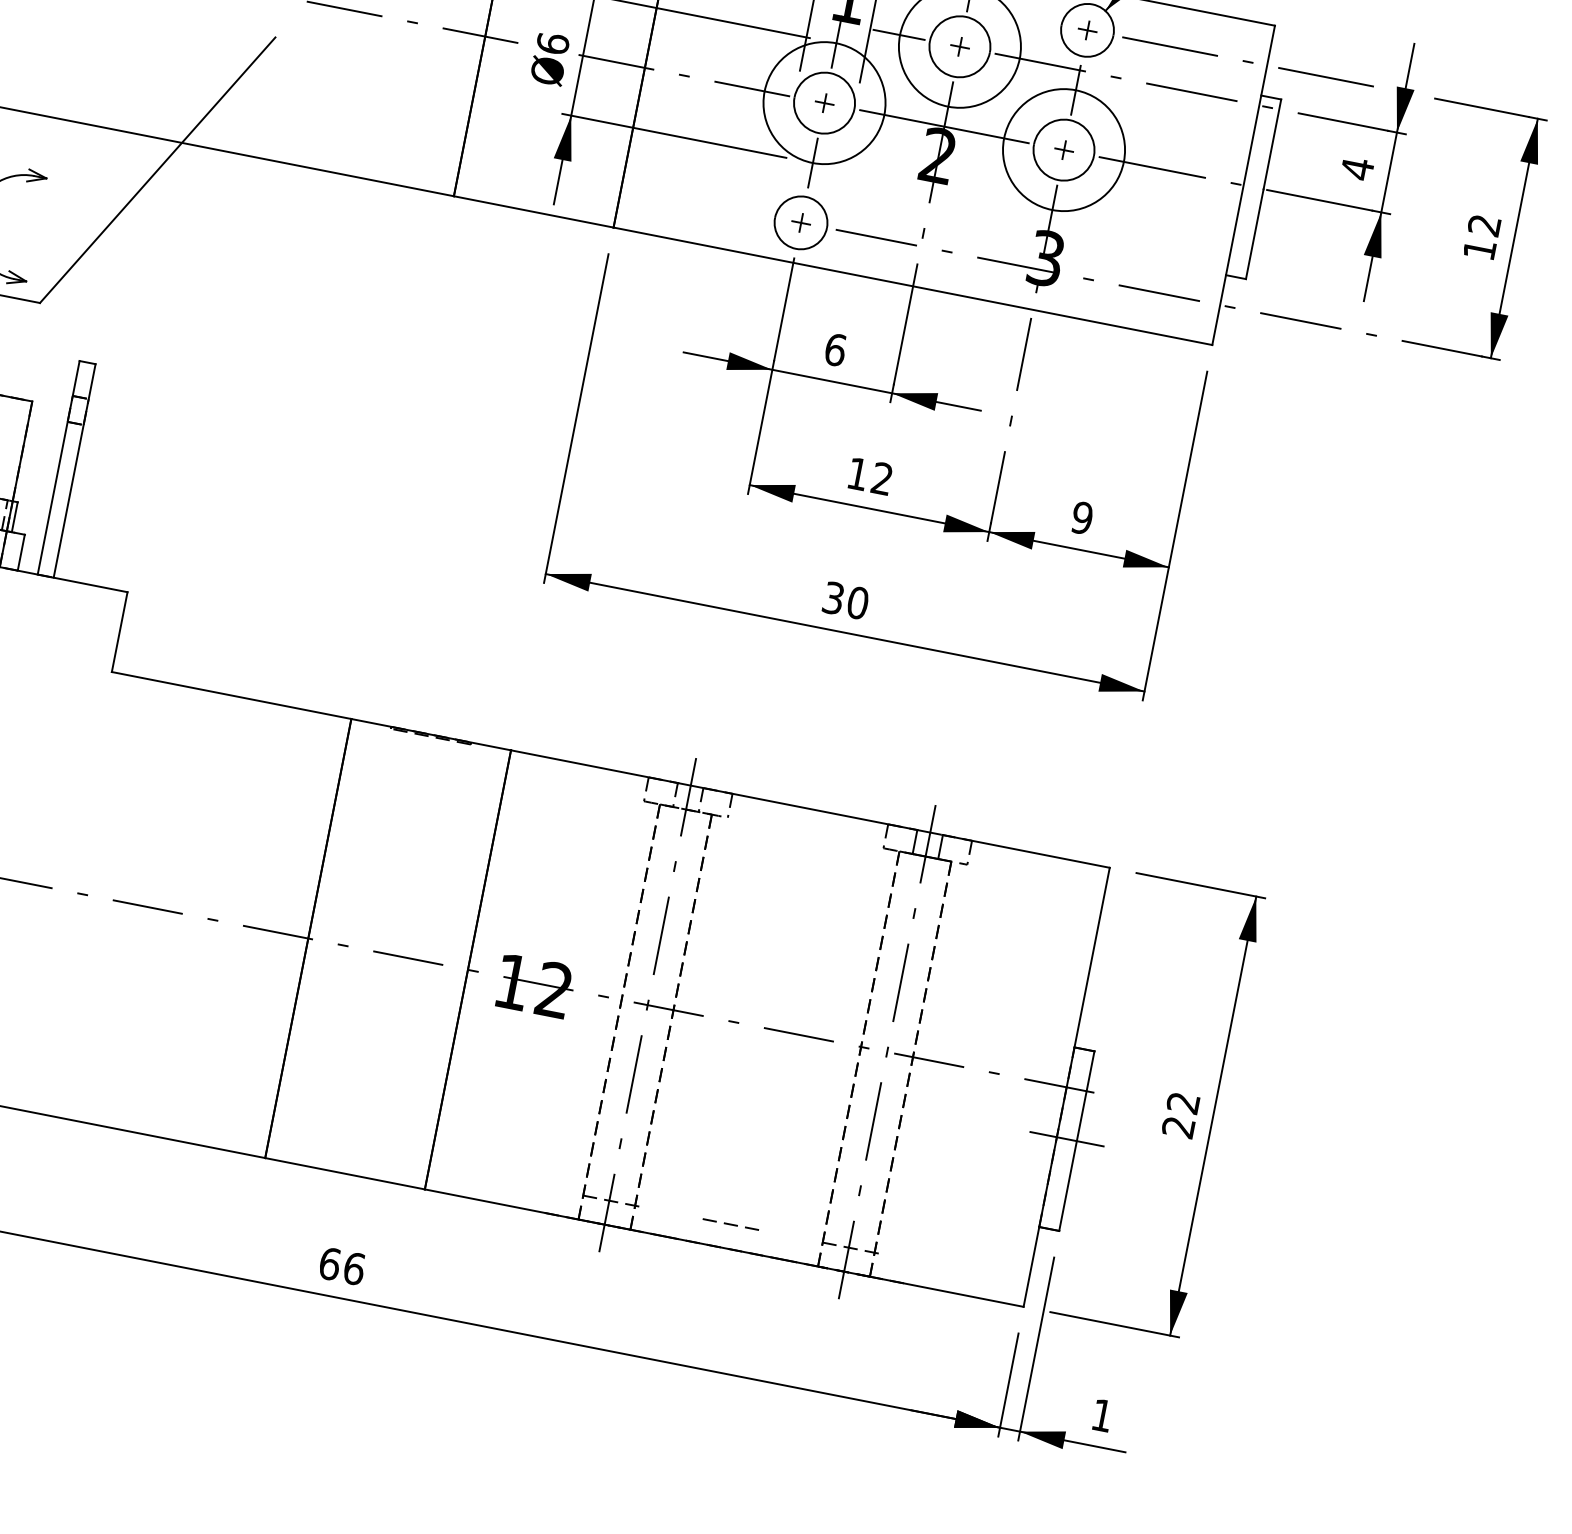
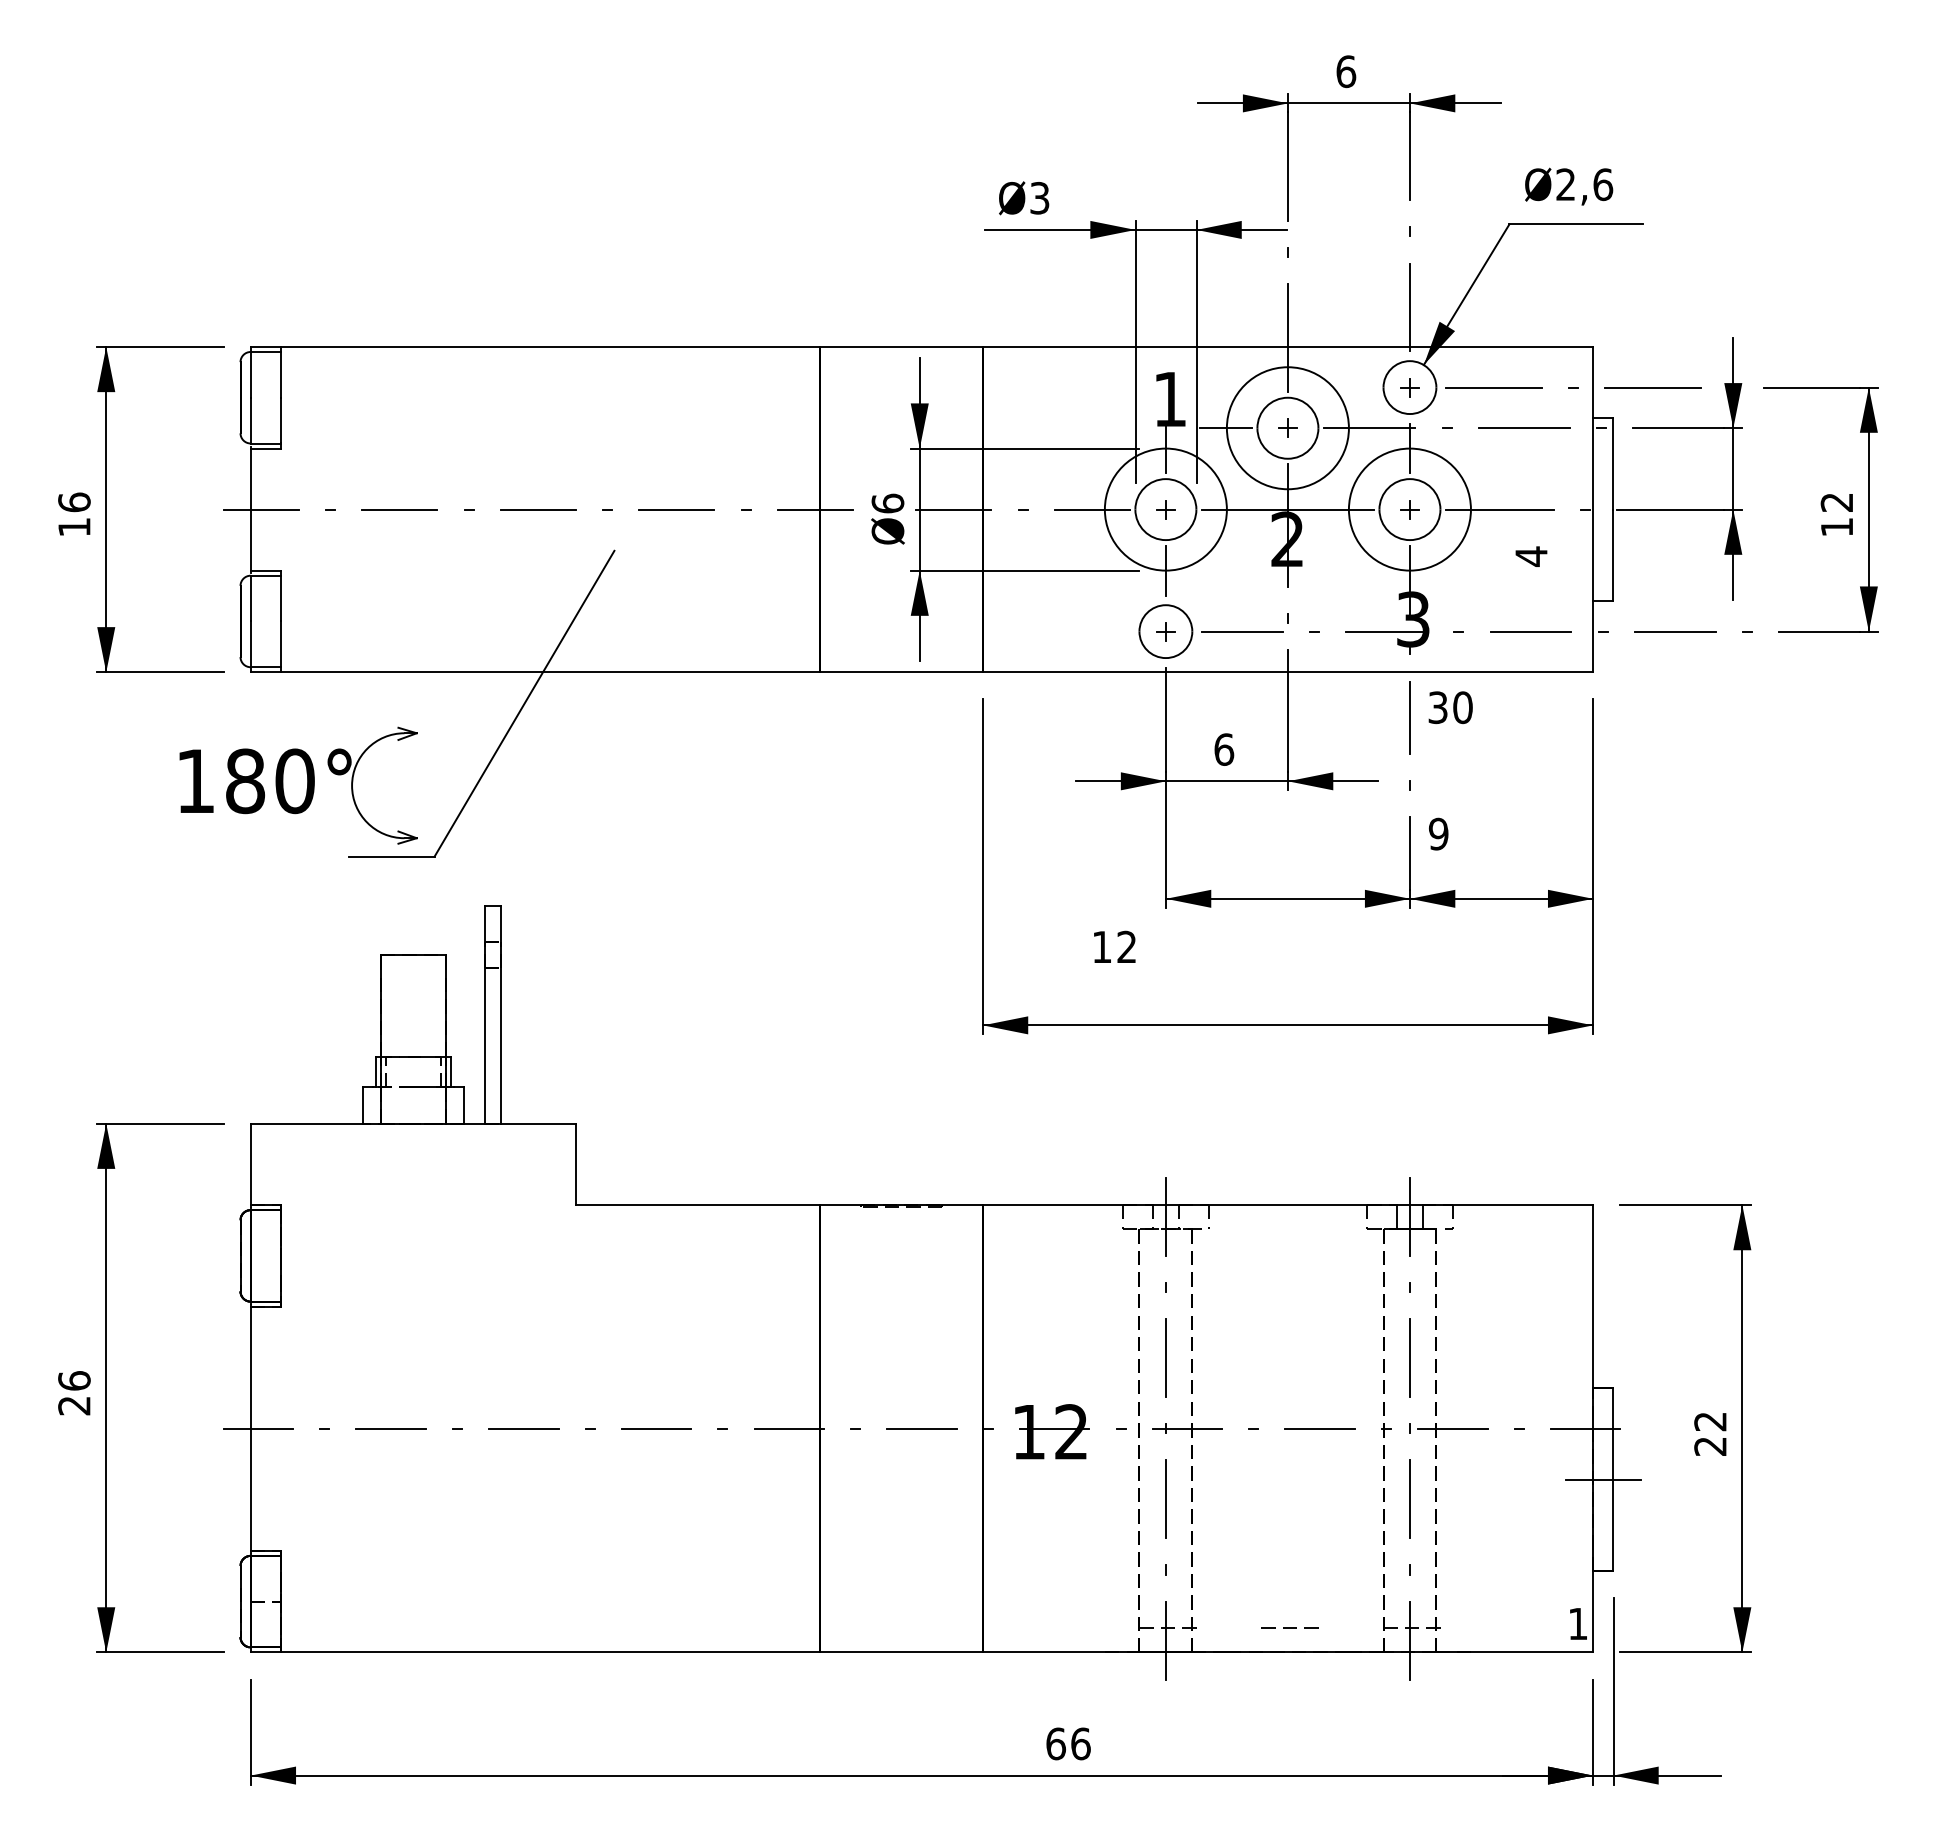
text: (1357, 168) -> (1531, 556), moved
text: (870, 475) -> (1114, 946), moved
text: (1082, 517) -> (1438, 833), moved
text: (845, 600) -> (1450, 707), moved
text: (342, 1265) -> (1068, 1743), moved
text: (1102, 1415) -> (1578, 1623), moved

